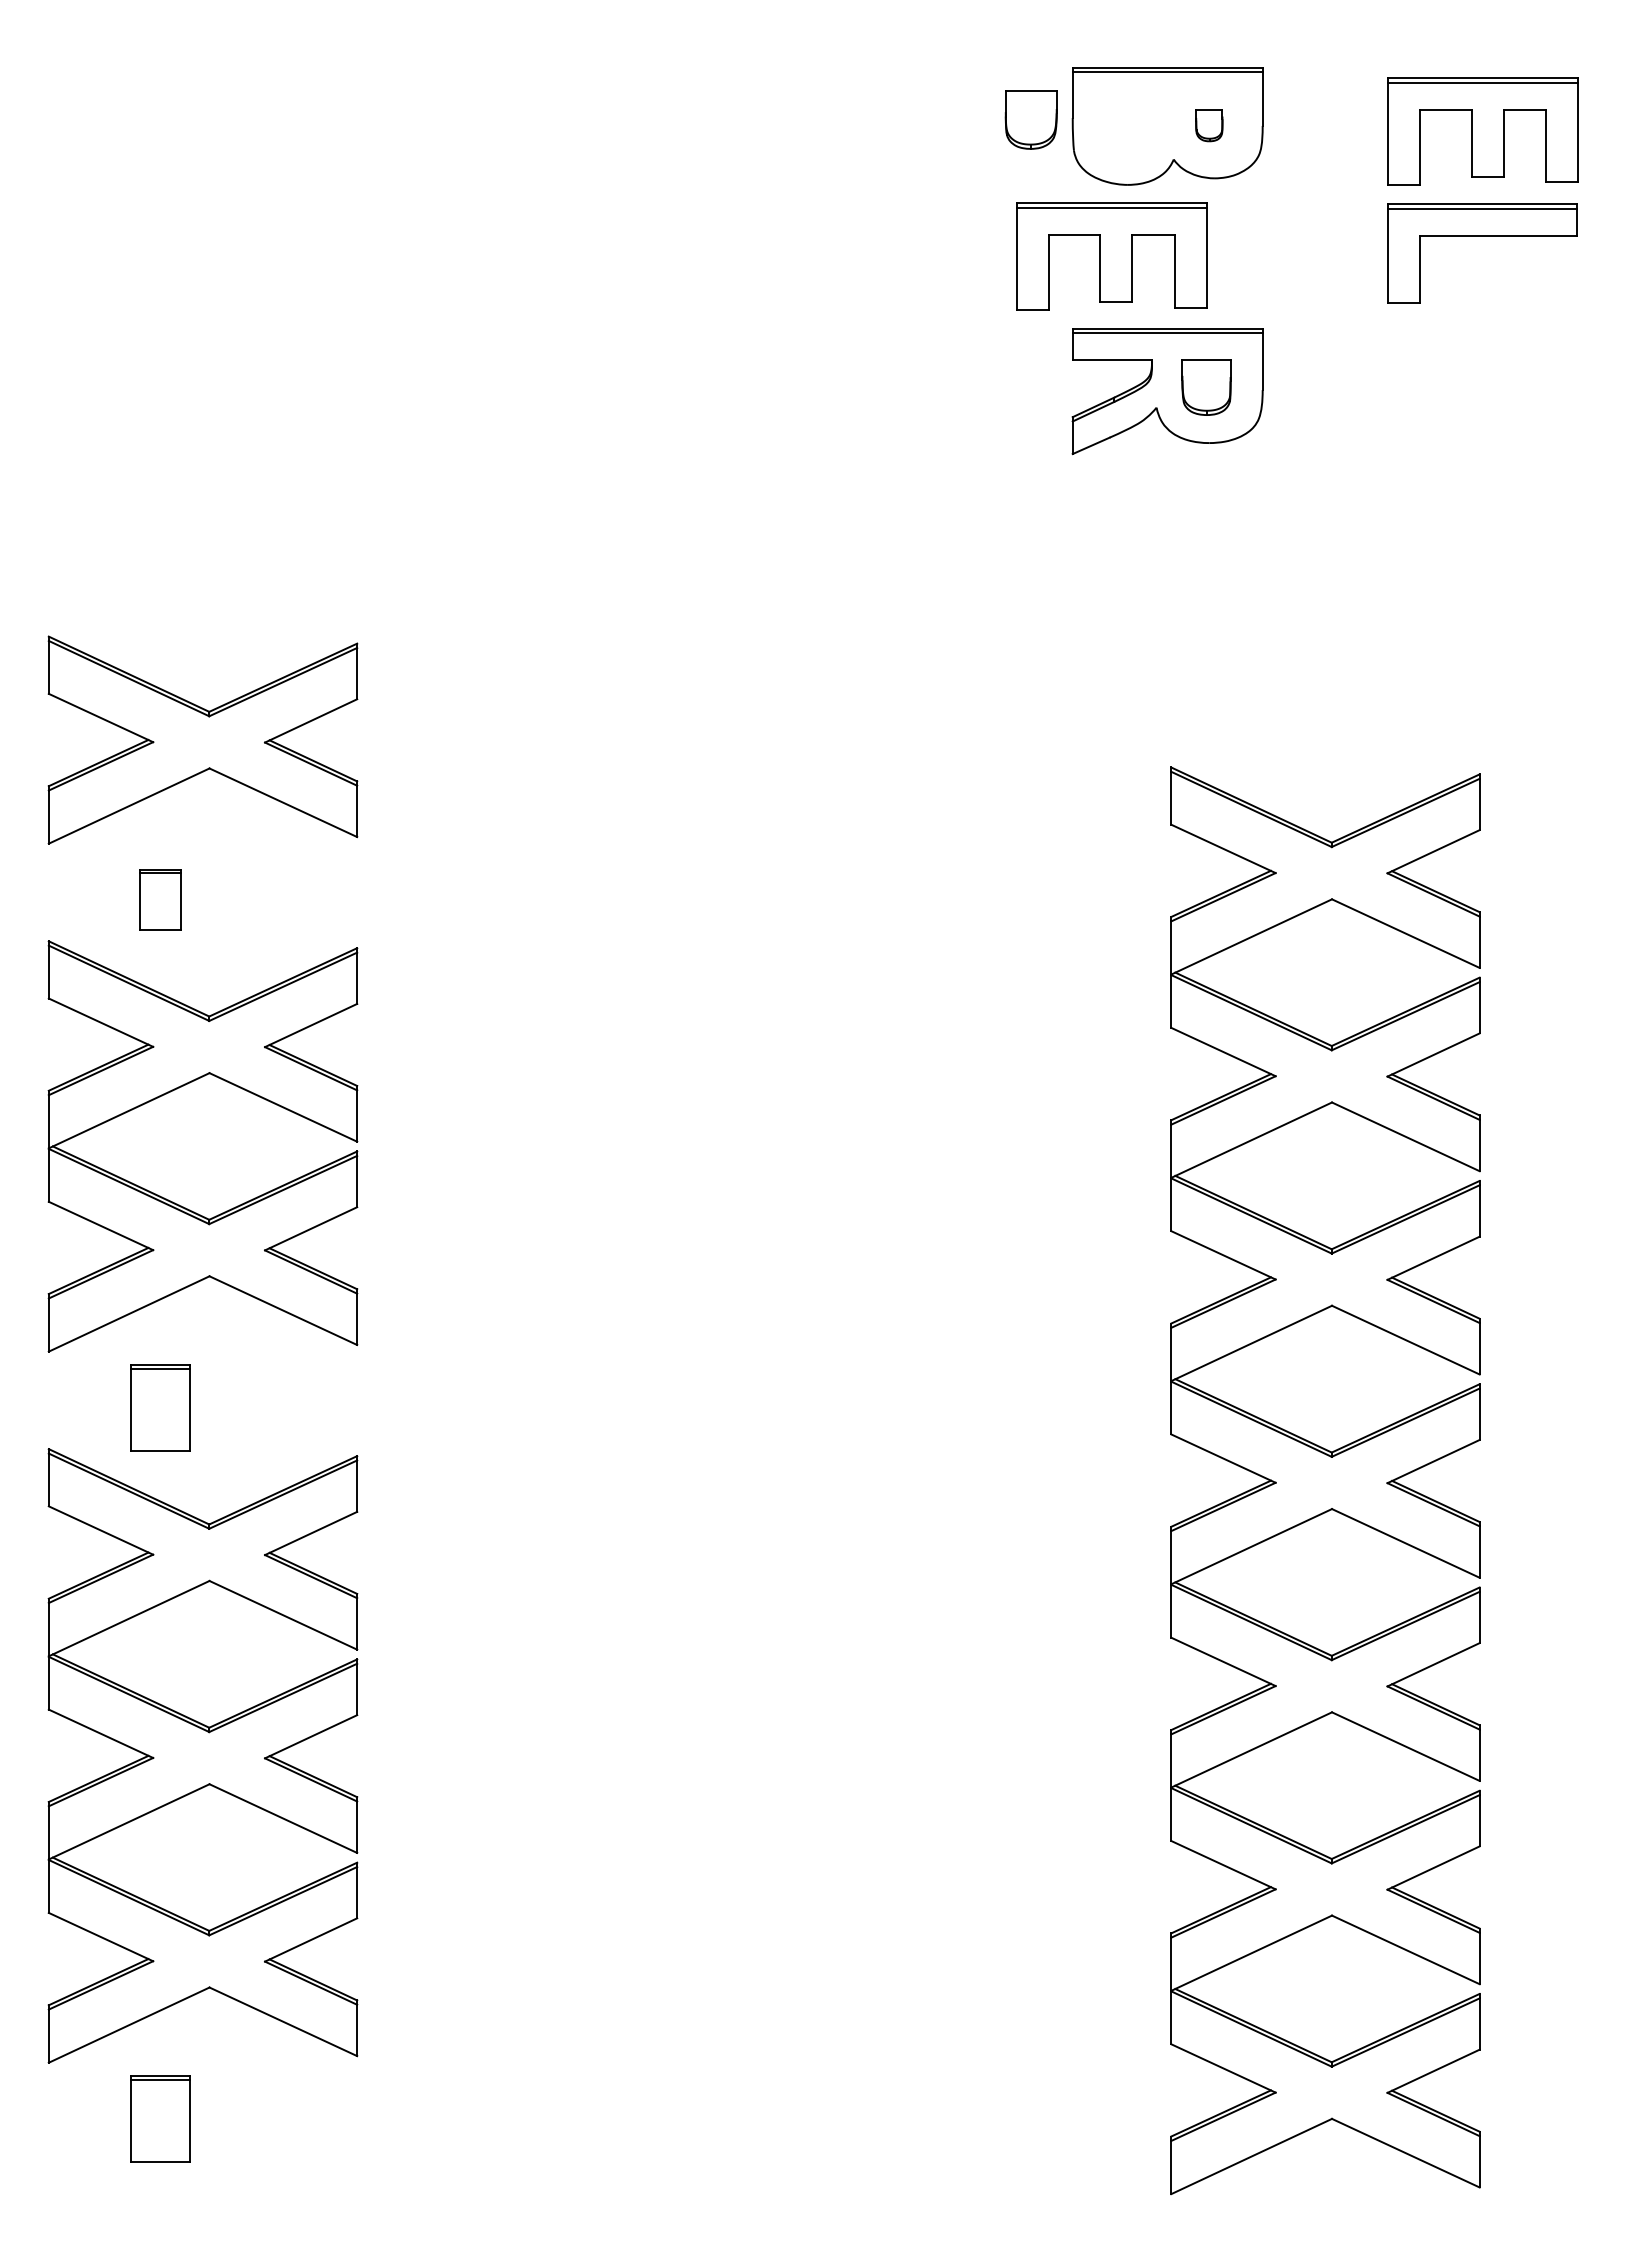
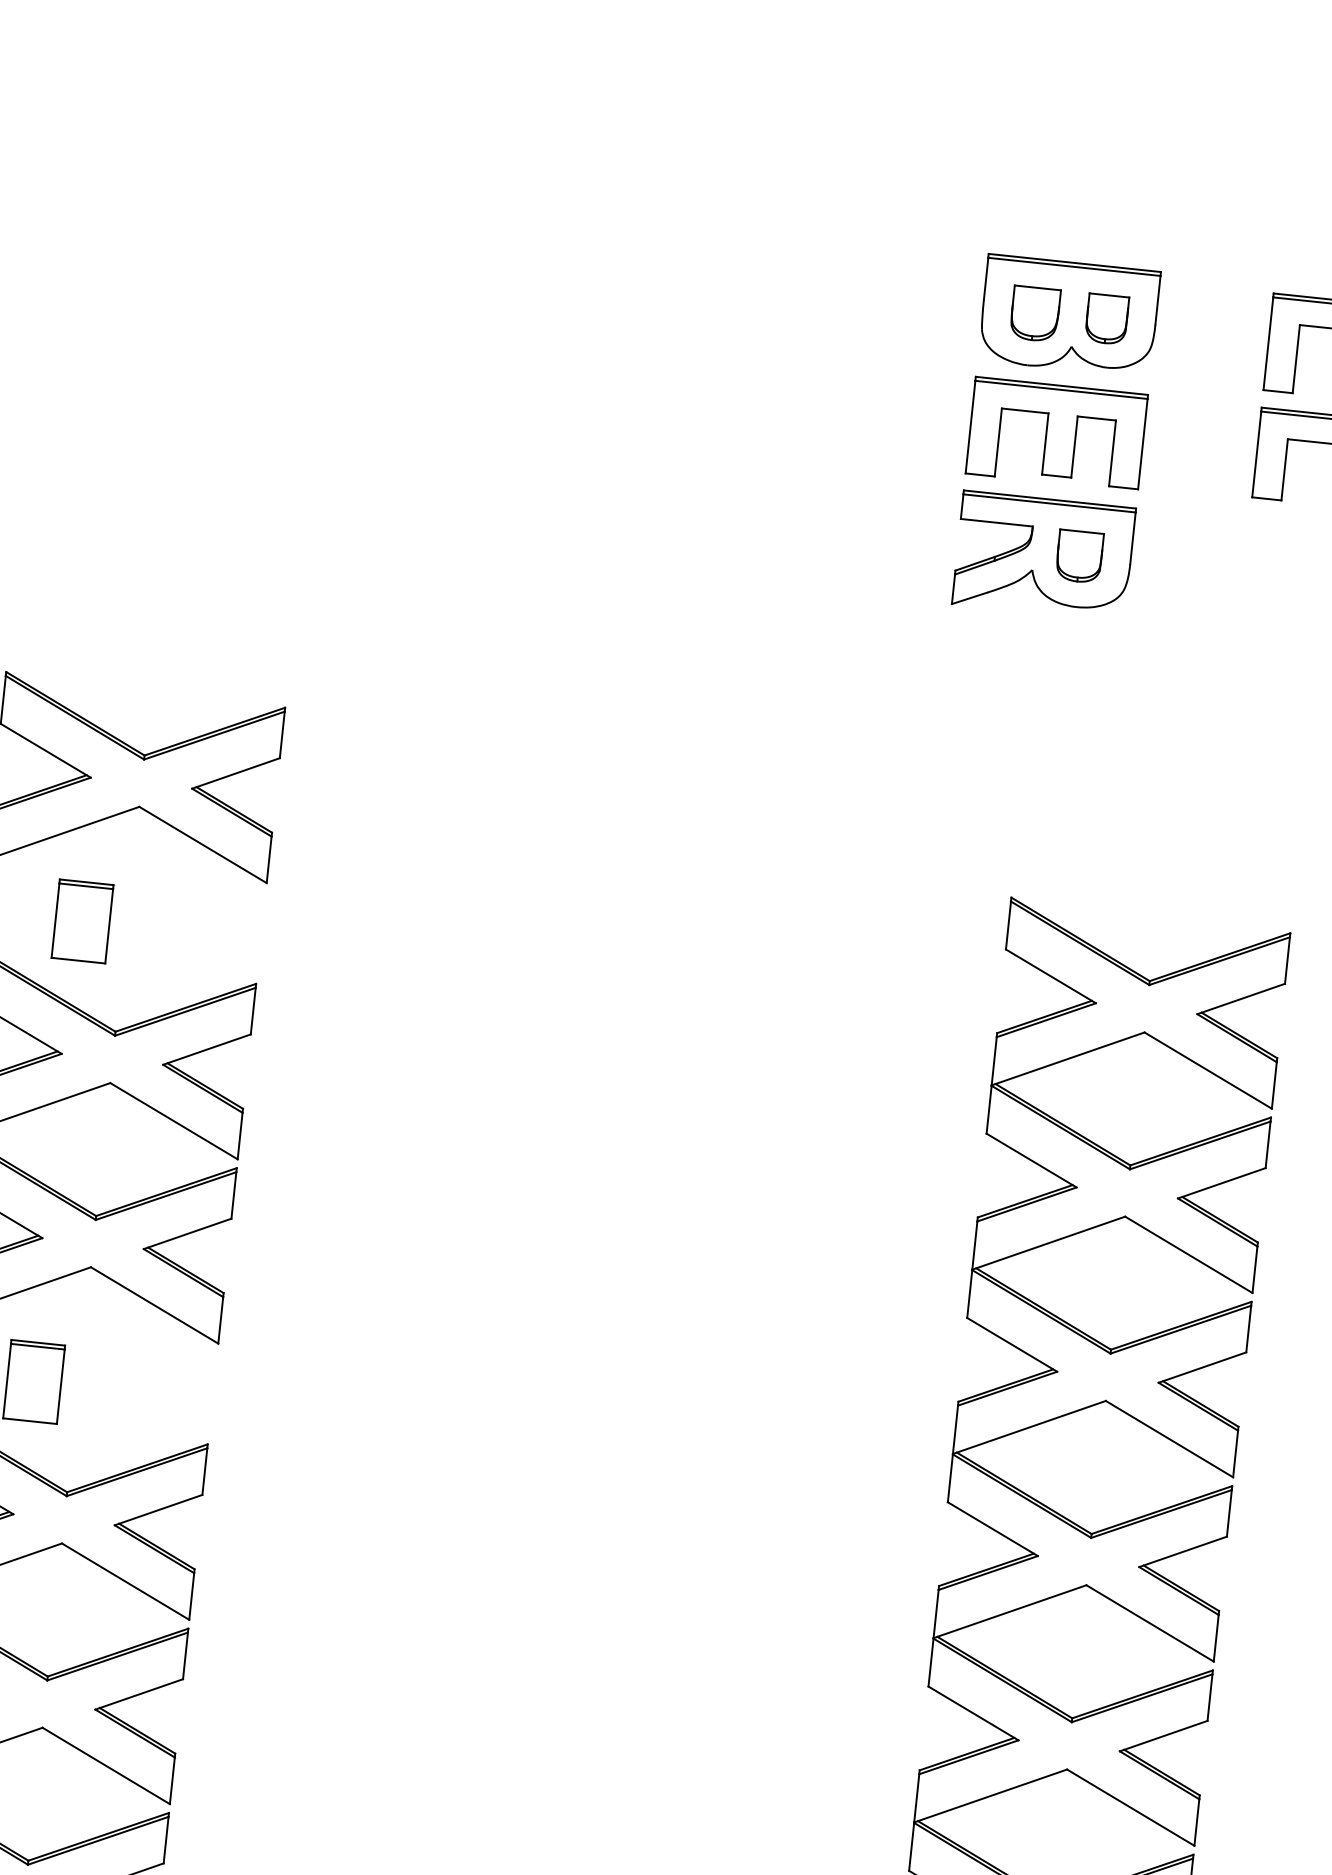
part: (1030, 119) -> (1034, 313), moved
part: (1209, 125) -> (1107, 319), size x1.67
part: (1111, 256) -> (1056, 433), moved
part: (160, 899) -> (82, 920), size x1.43

